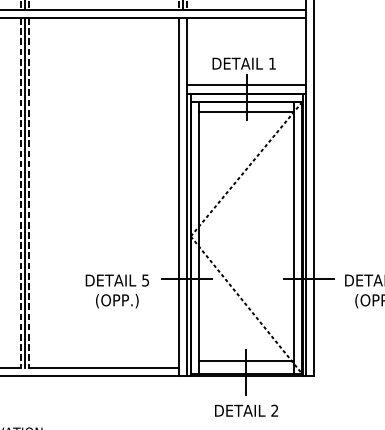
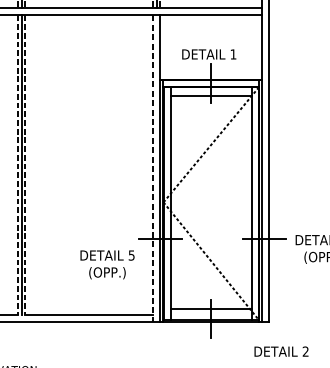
line: (246, 85) -> (211, 73), removed
line: (178, 197) -> (153, 169), solid -> dashed
text: (116, 291) -> (106, 264), moved
text: (246, 410) -> (281, 351), moved

